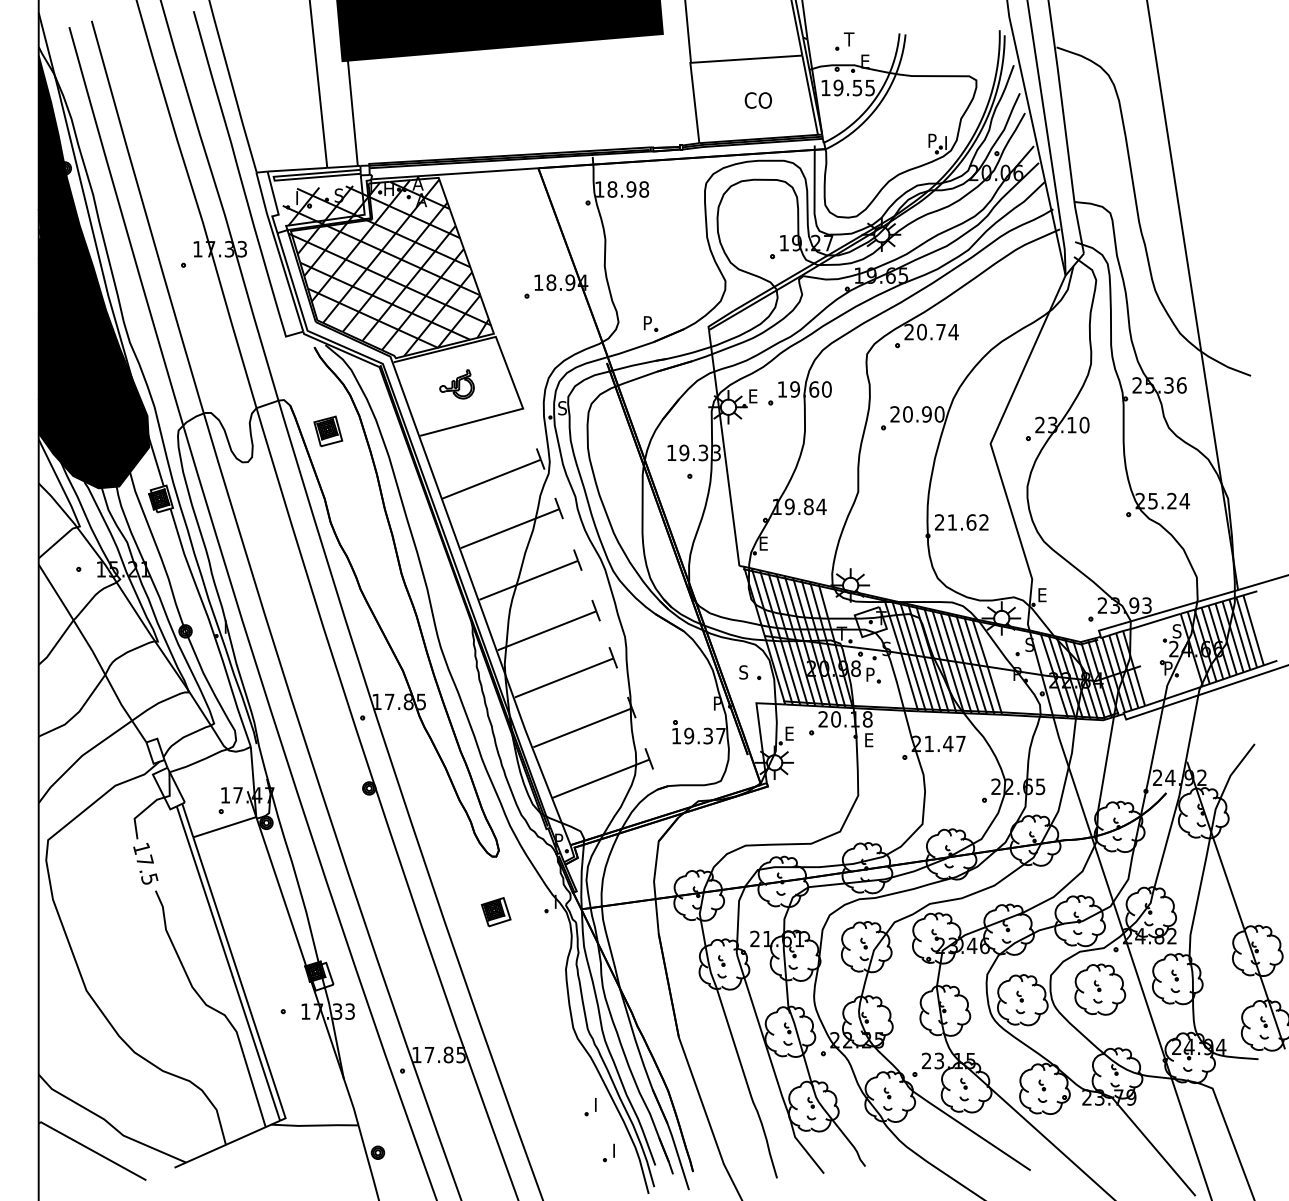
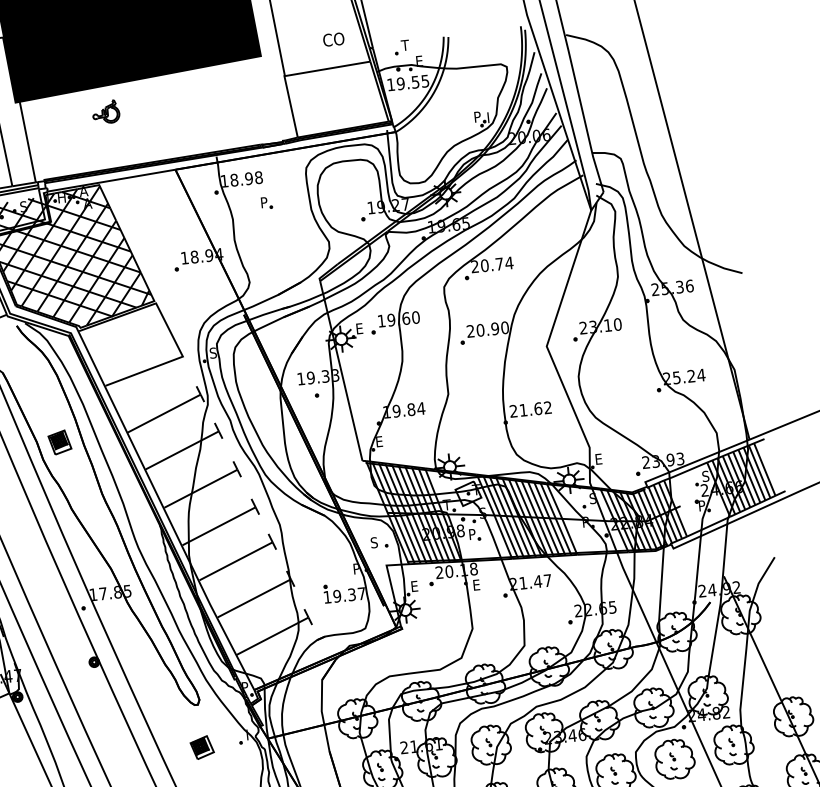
text: (758, 100) -> (333, 39), moved
part: (651, 323) -> (267, 202), moved
part: (456, 384) -> (105, 112), moved
part: (328, 431) -> (60, 442), moved

